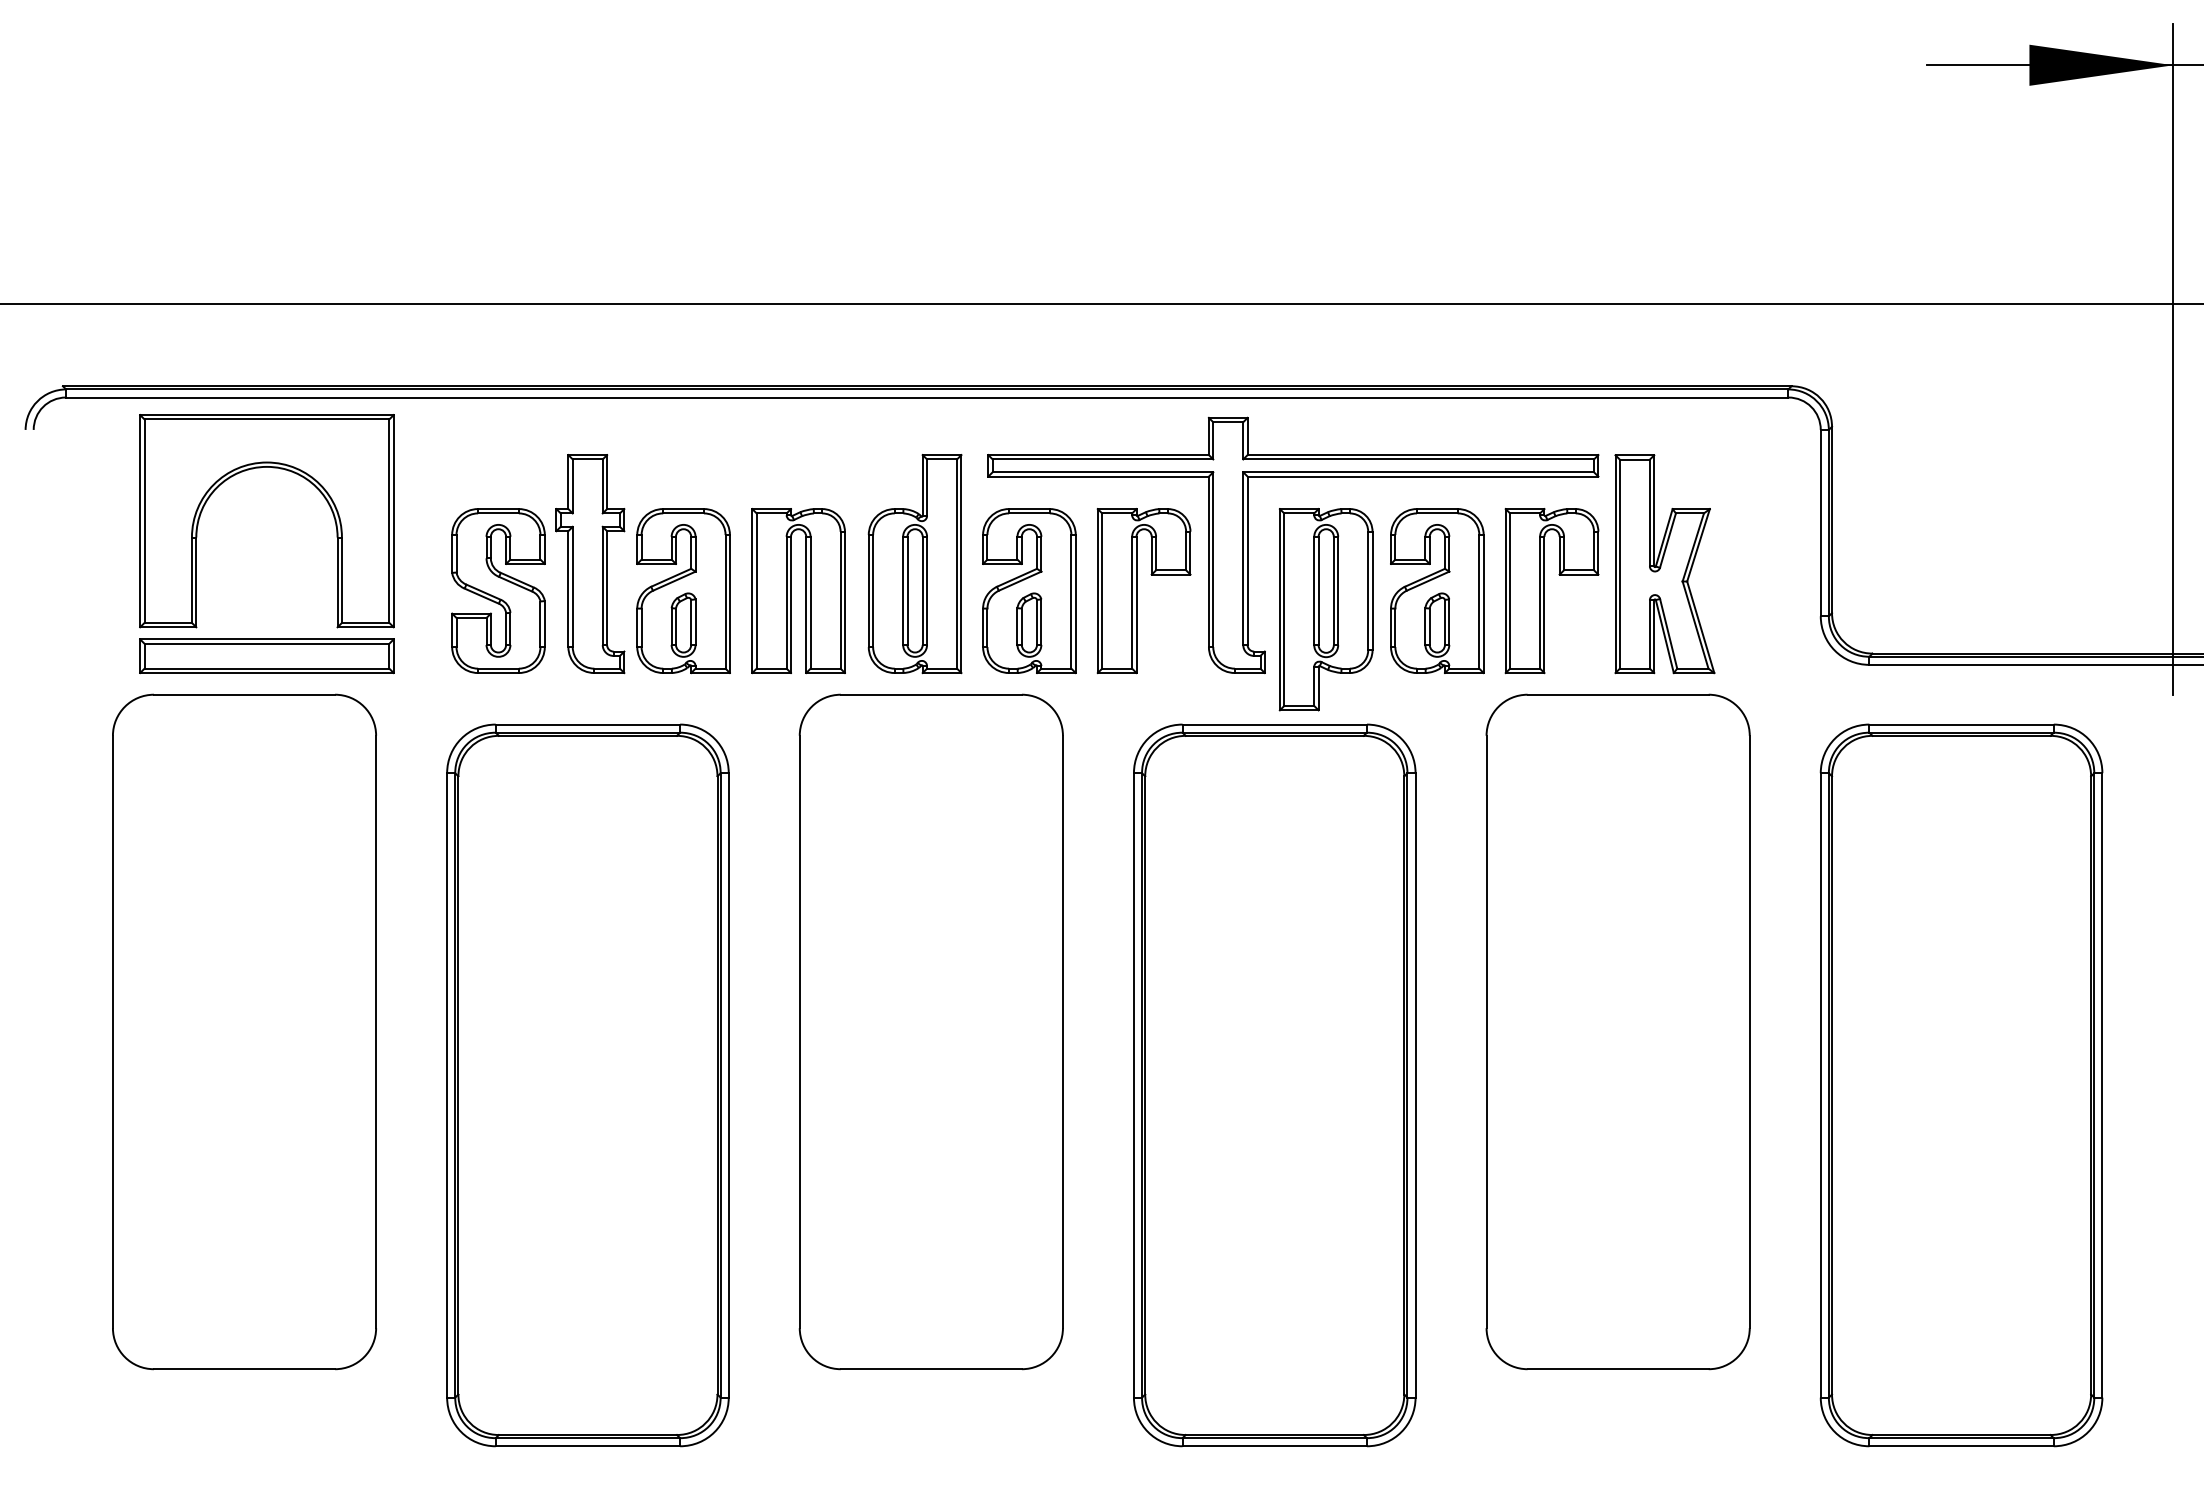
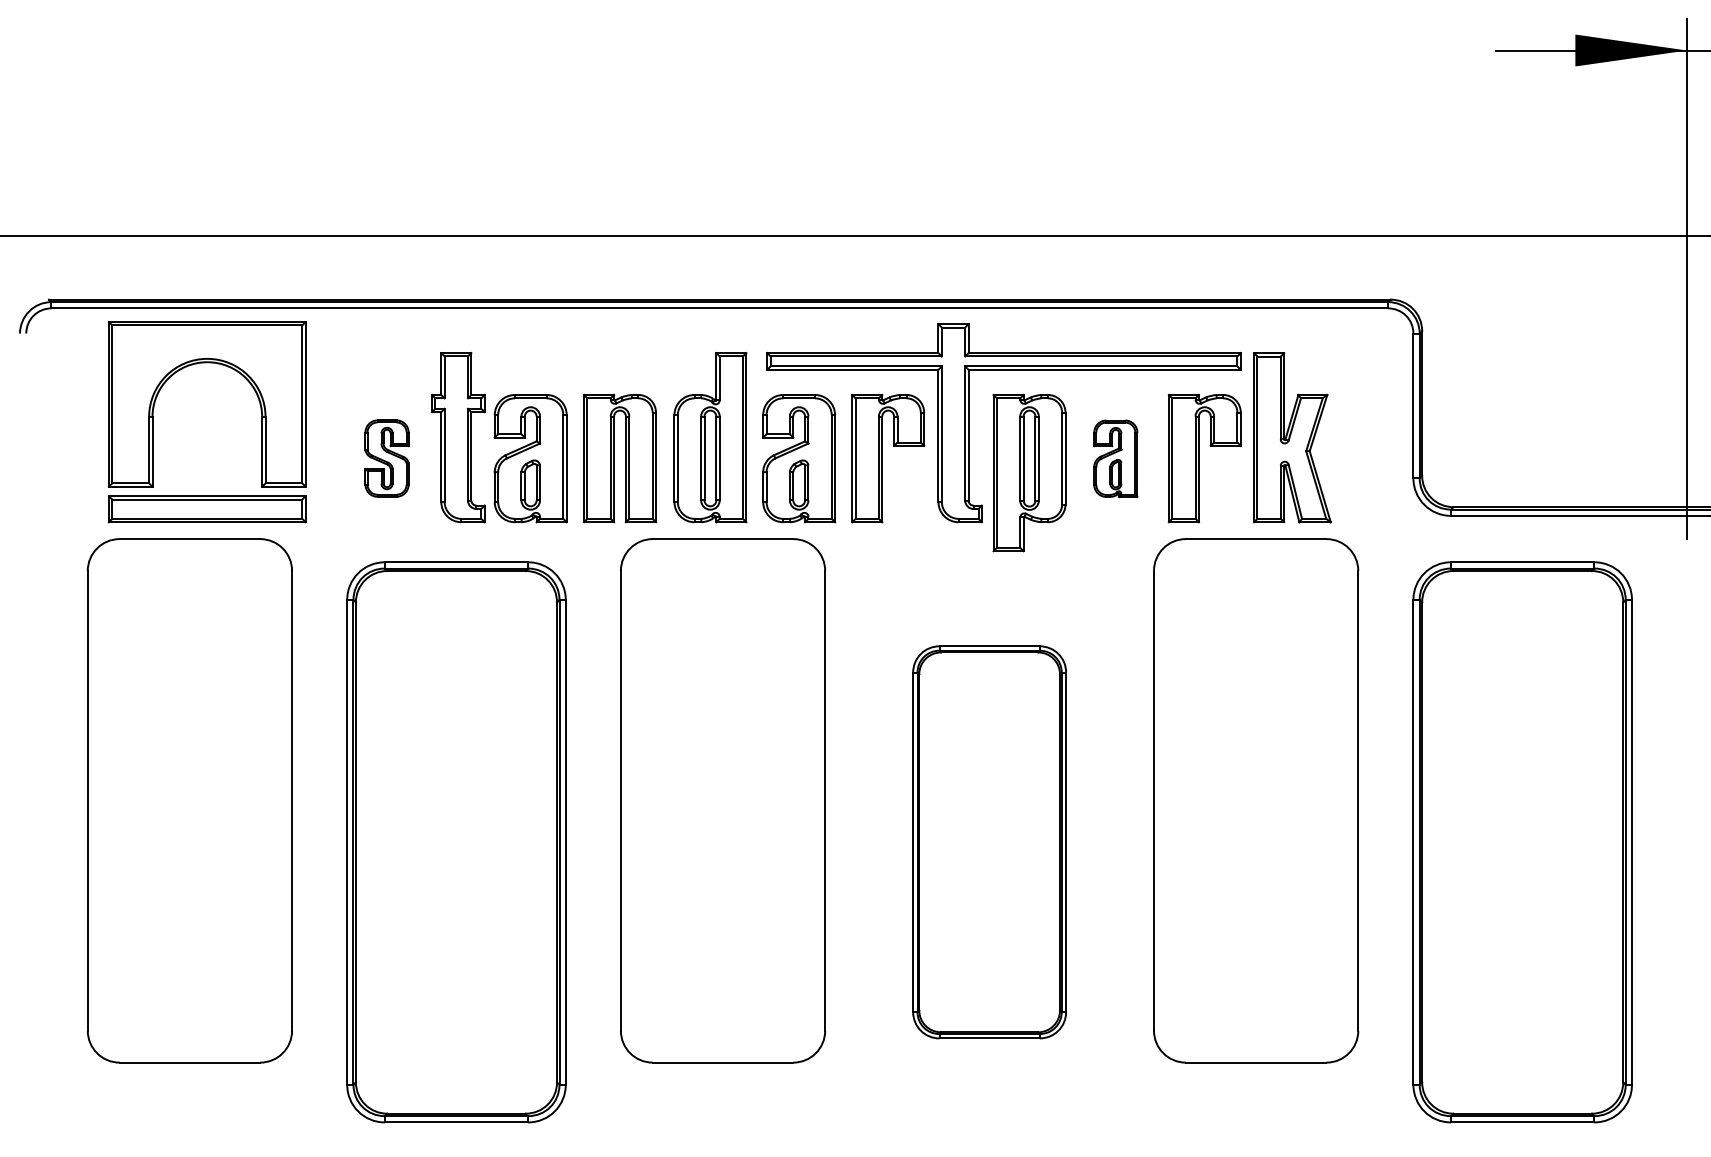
part: (498, 590) -> (387, 458), size x0.6
part: (1437, 591) -> (1115, 458), size x0.6
part: (1274, 1085) -> (989, 842), size x0.7

